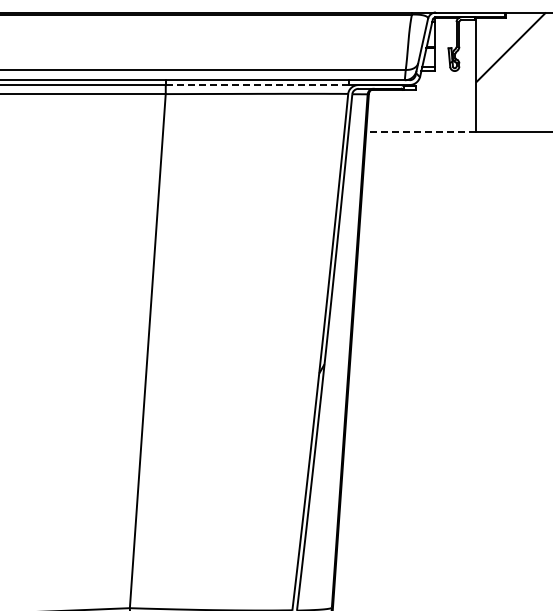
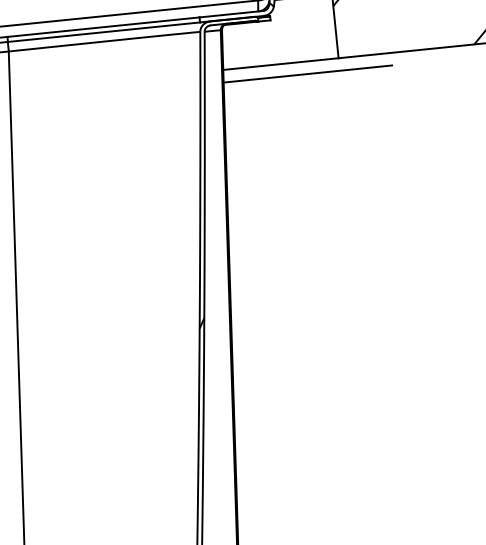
line: (257, 85) -> (104, 32), dashed -> solid
line: (421, 132) -> (281, 64), dashed -> solid
line: (445, 144) -> (307, 74), added

